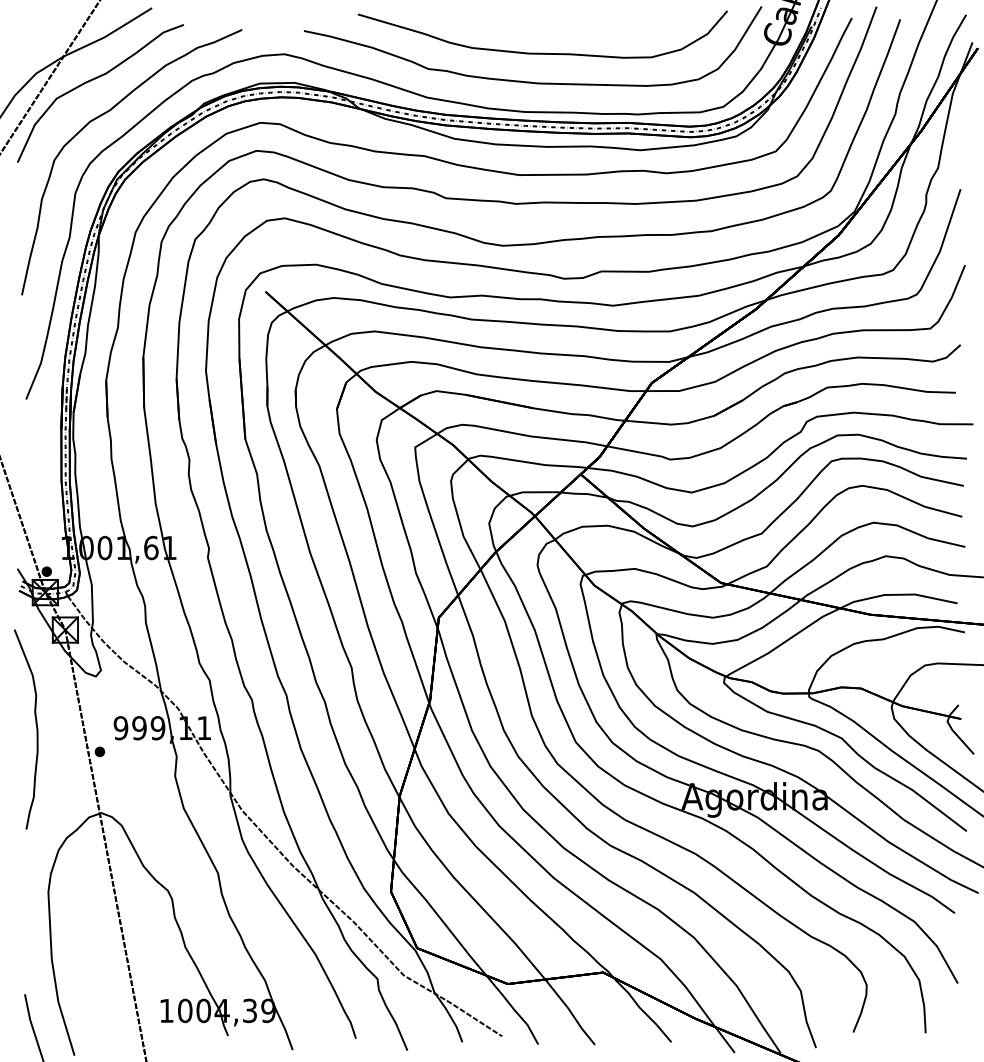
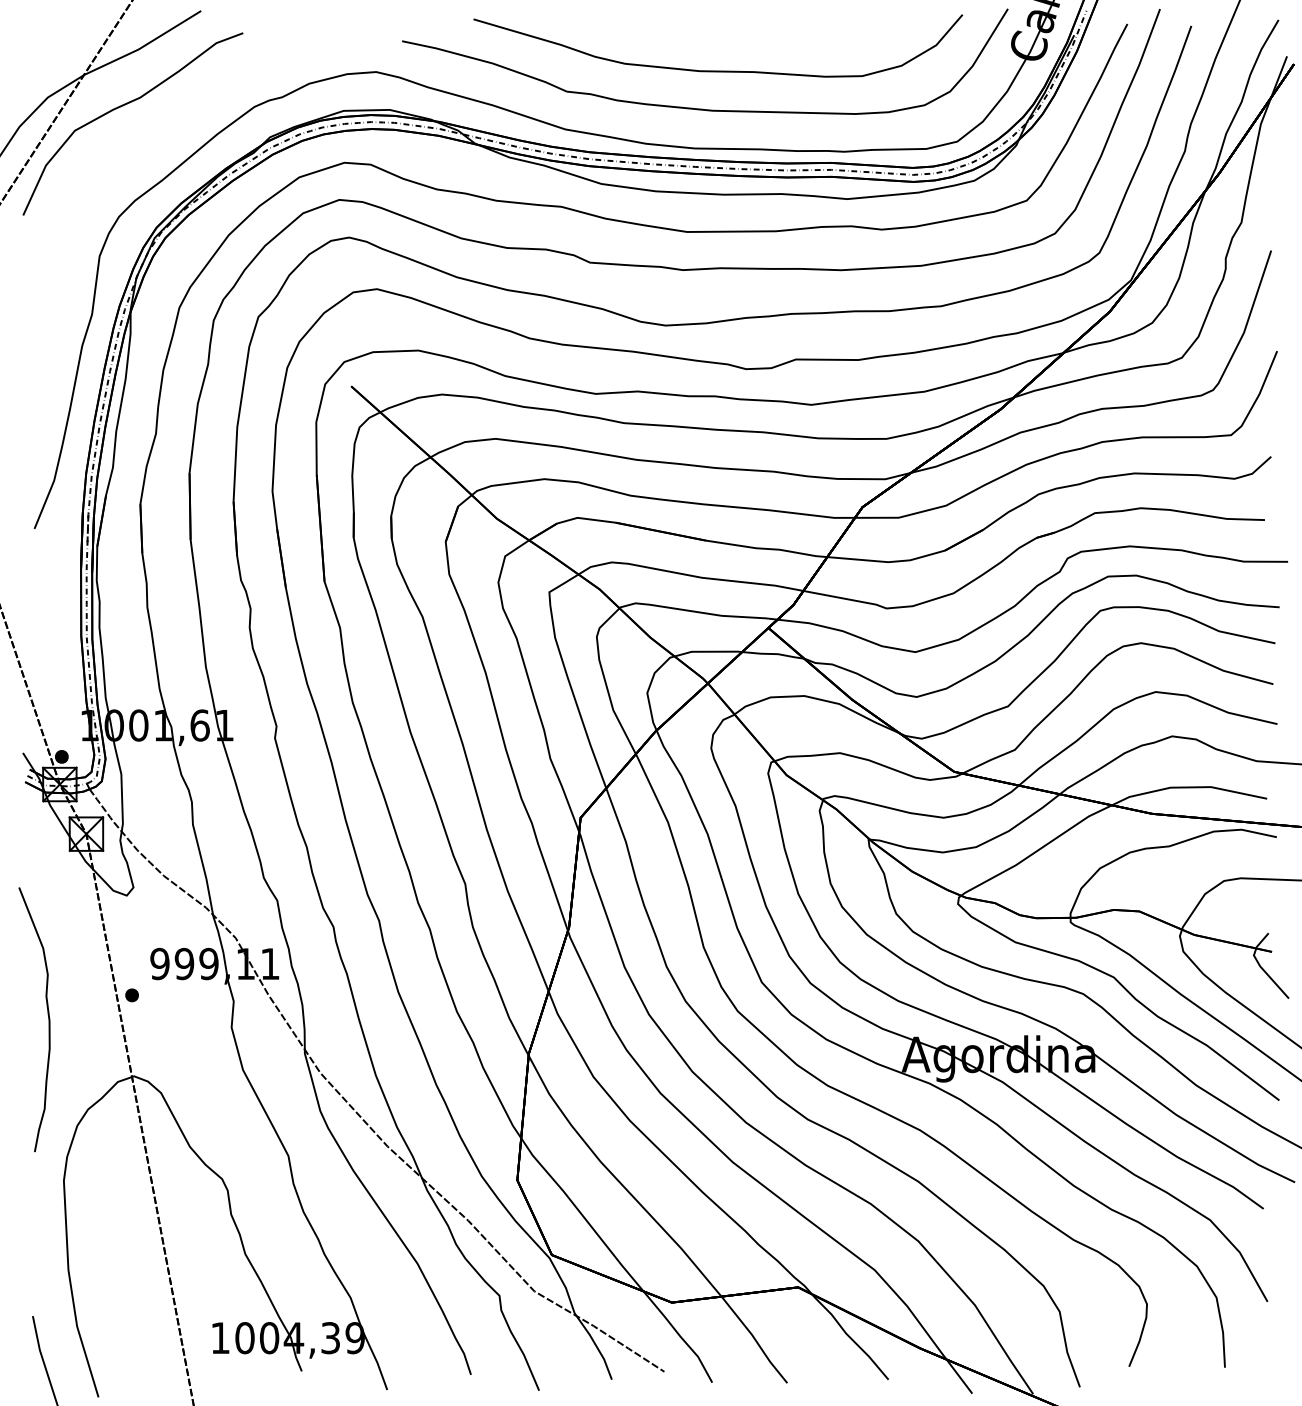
curve: (106, 113) -> (140, 150), removed
curve: (35, 725) -> (47, 1014), moved

